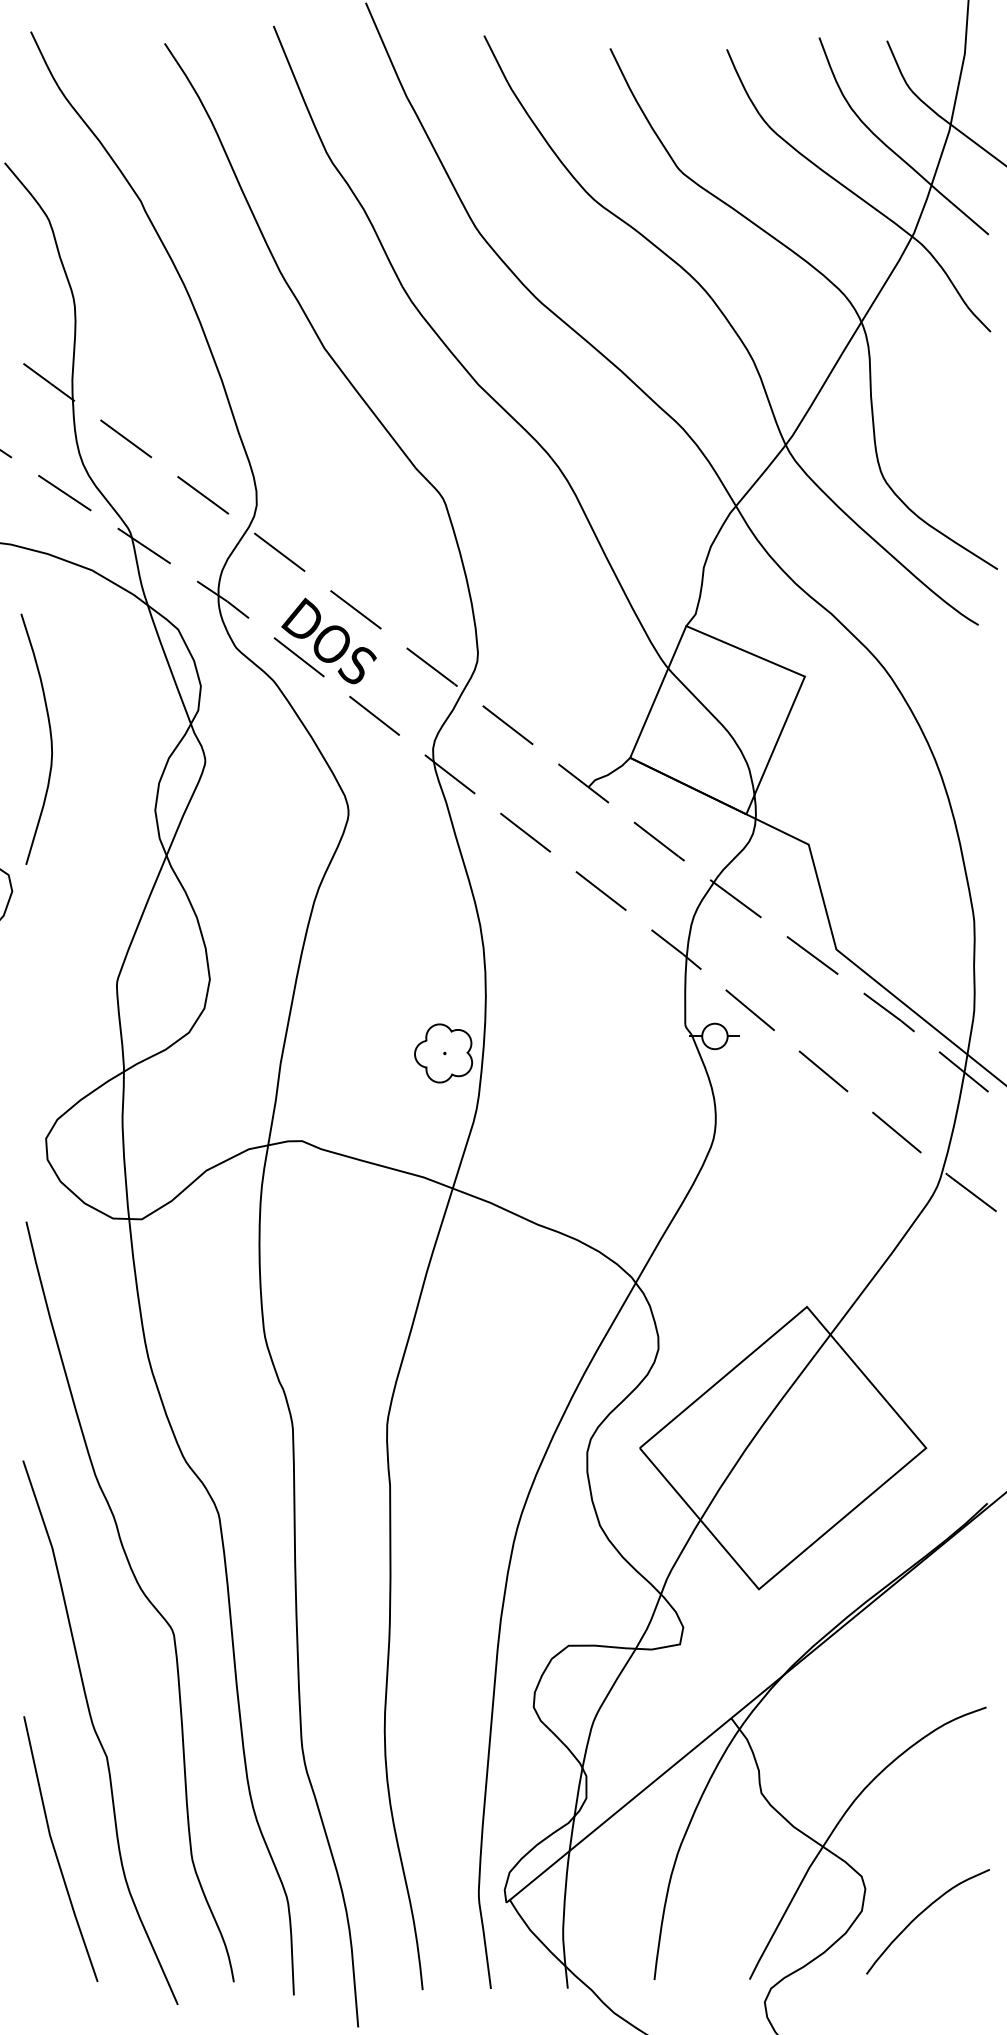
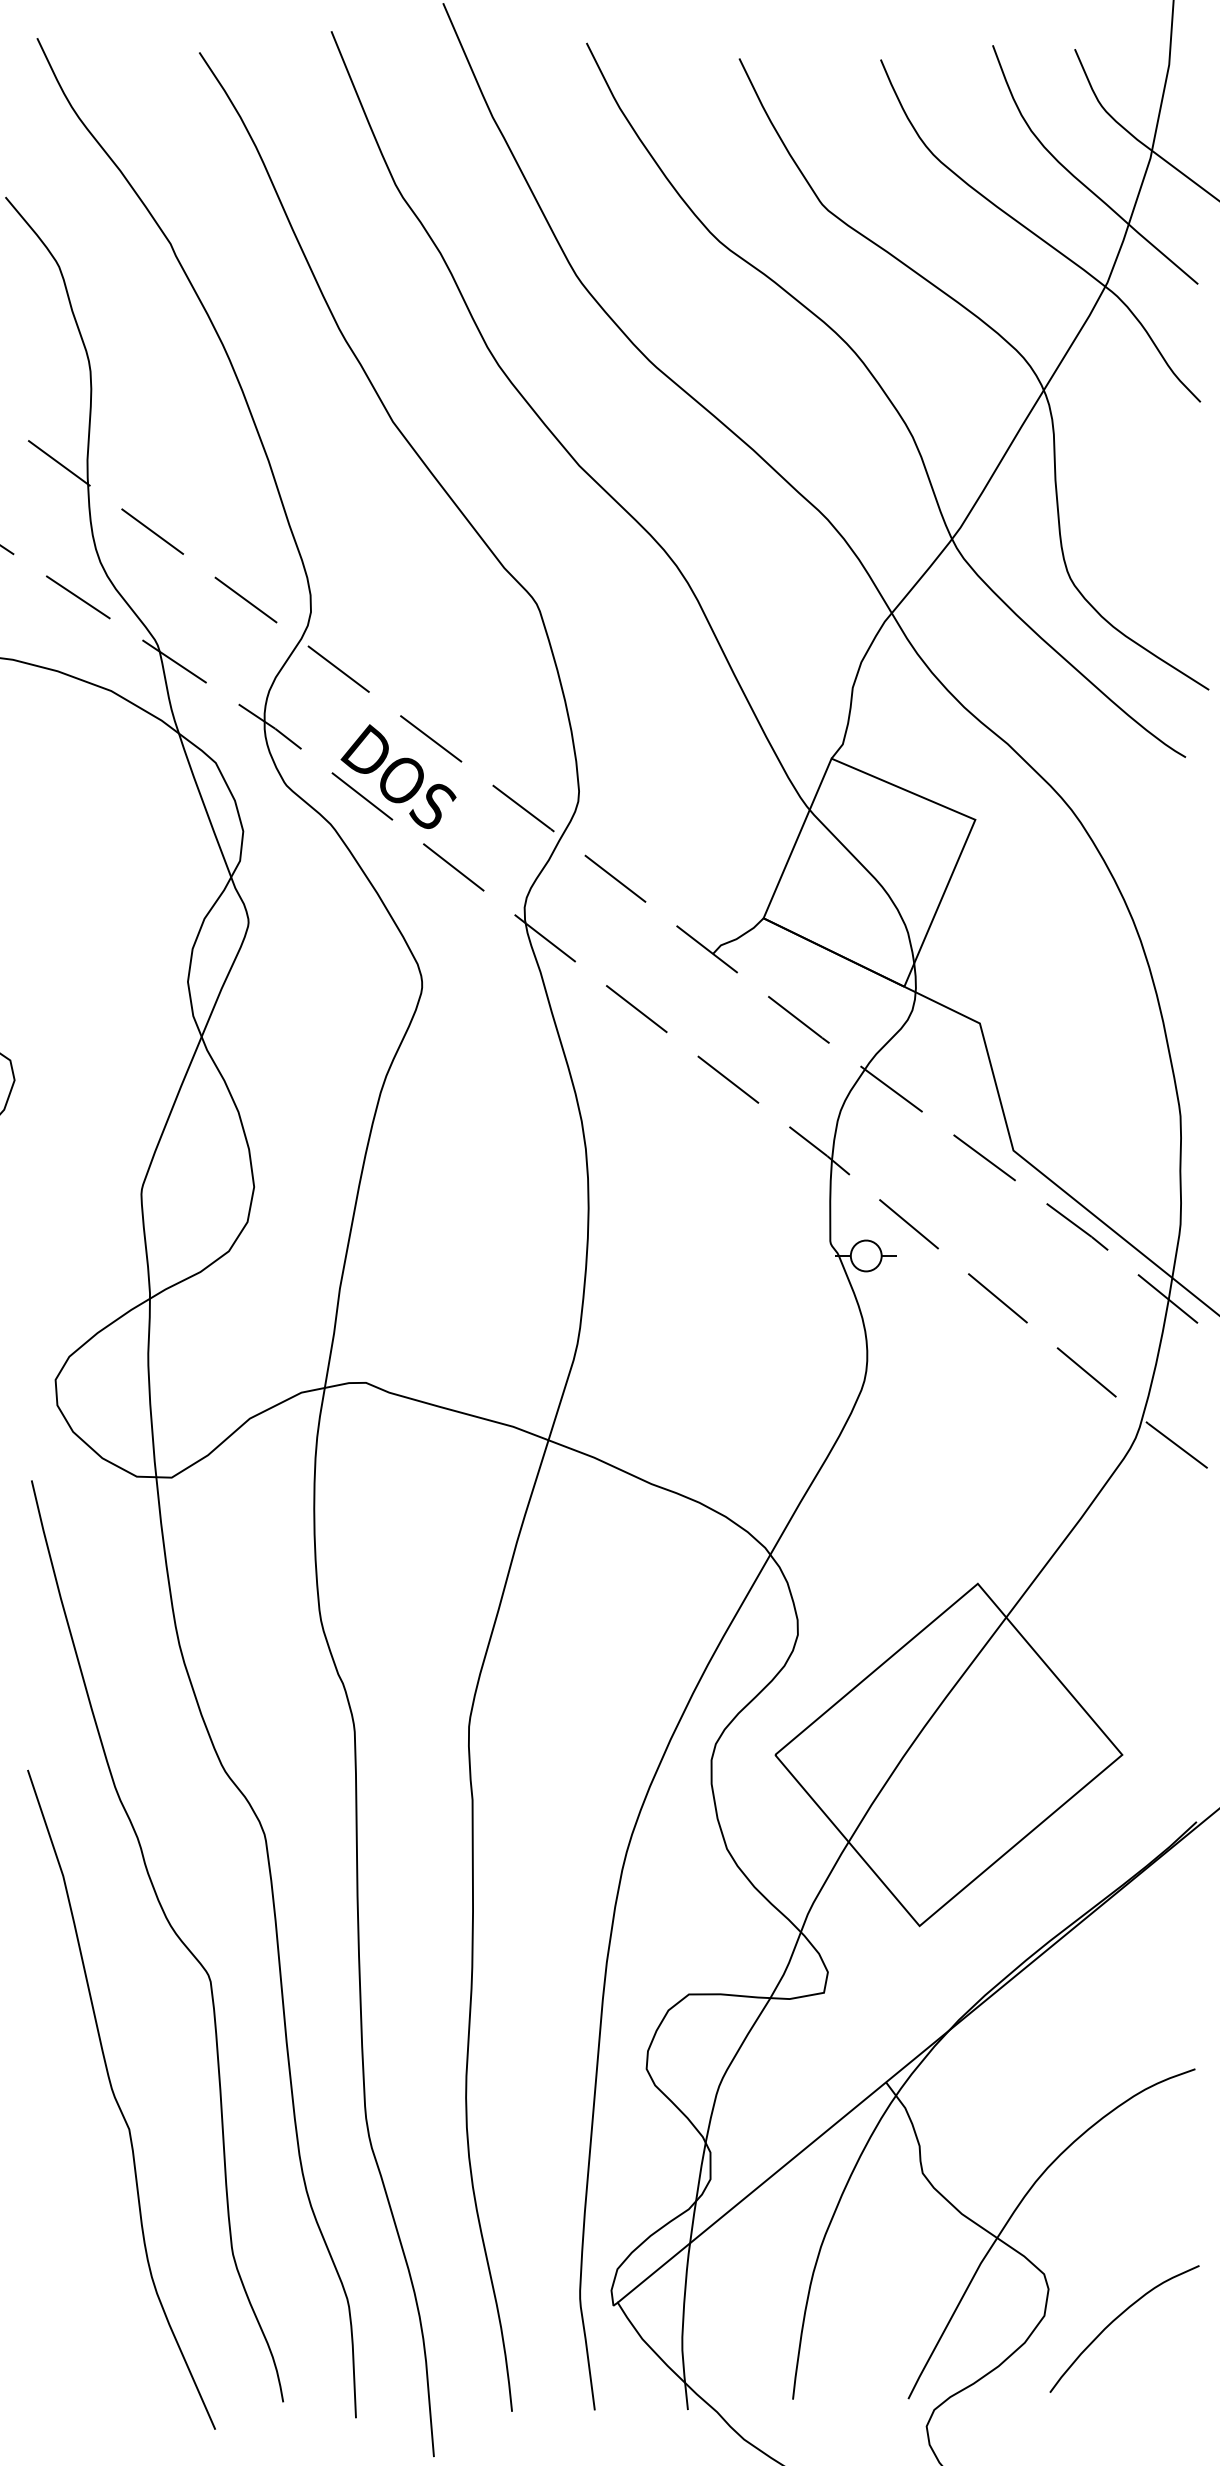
curve: (49, 733) -> (59, 888), removed
part: (443, 1053) -> (537, 1276), removed
line: (55, 1848) -> (67, 2240), removed

